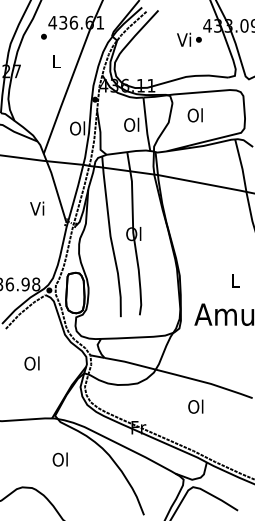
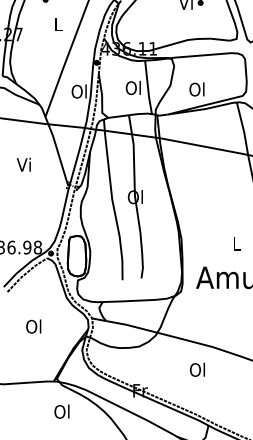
text: (194, 115) -> (196, 89), moved
text: (37, 208) -> (24, 164), moved
text: (59, 459) -> (61, 411), moved

